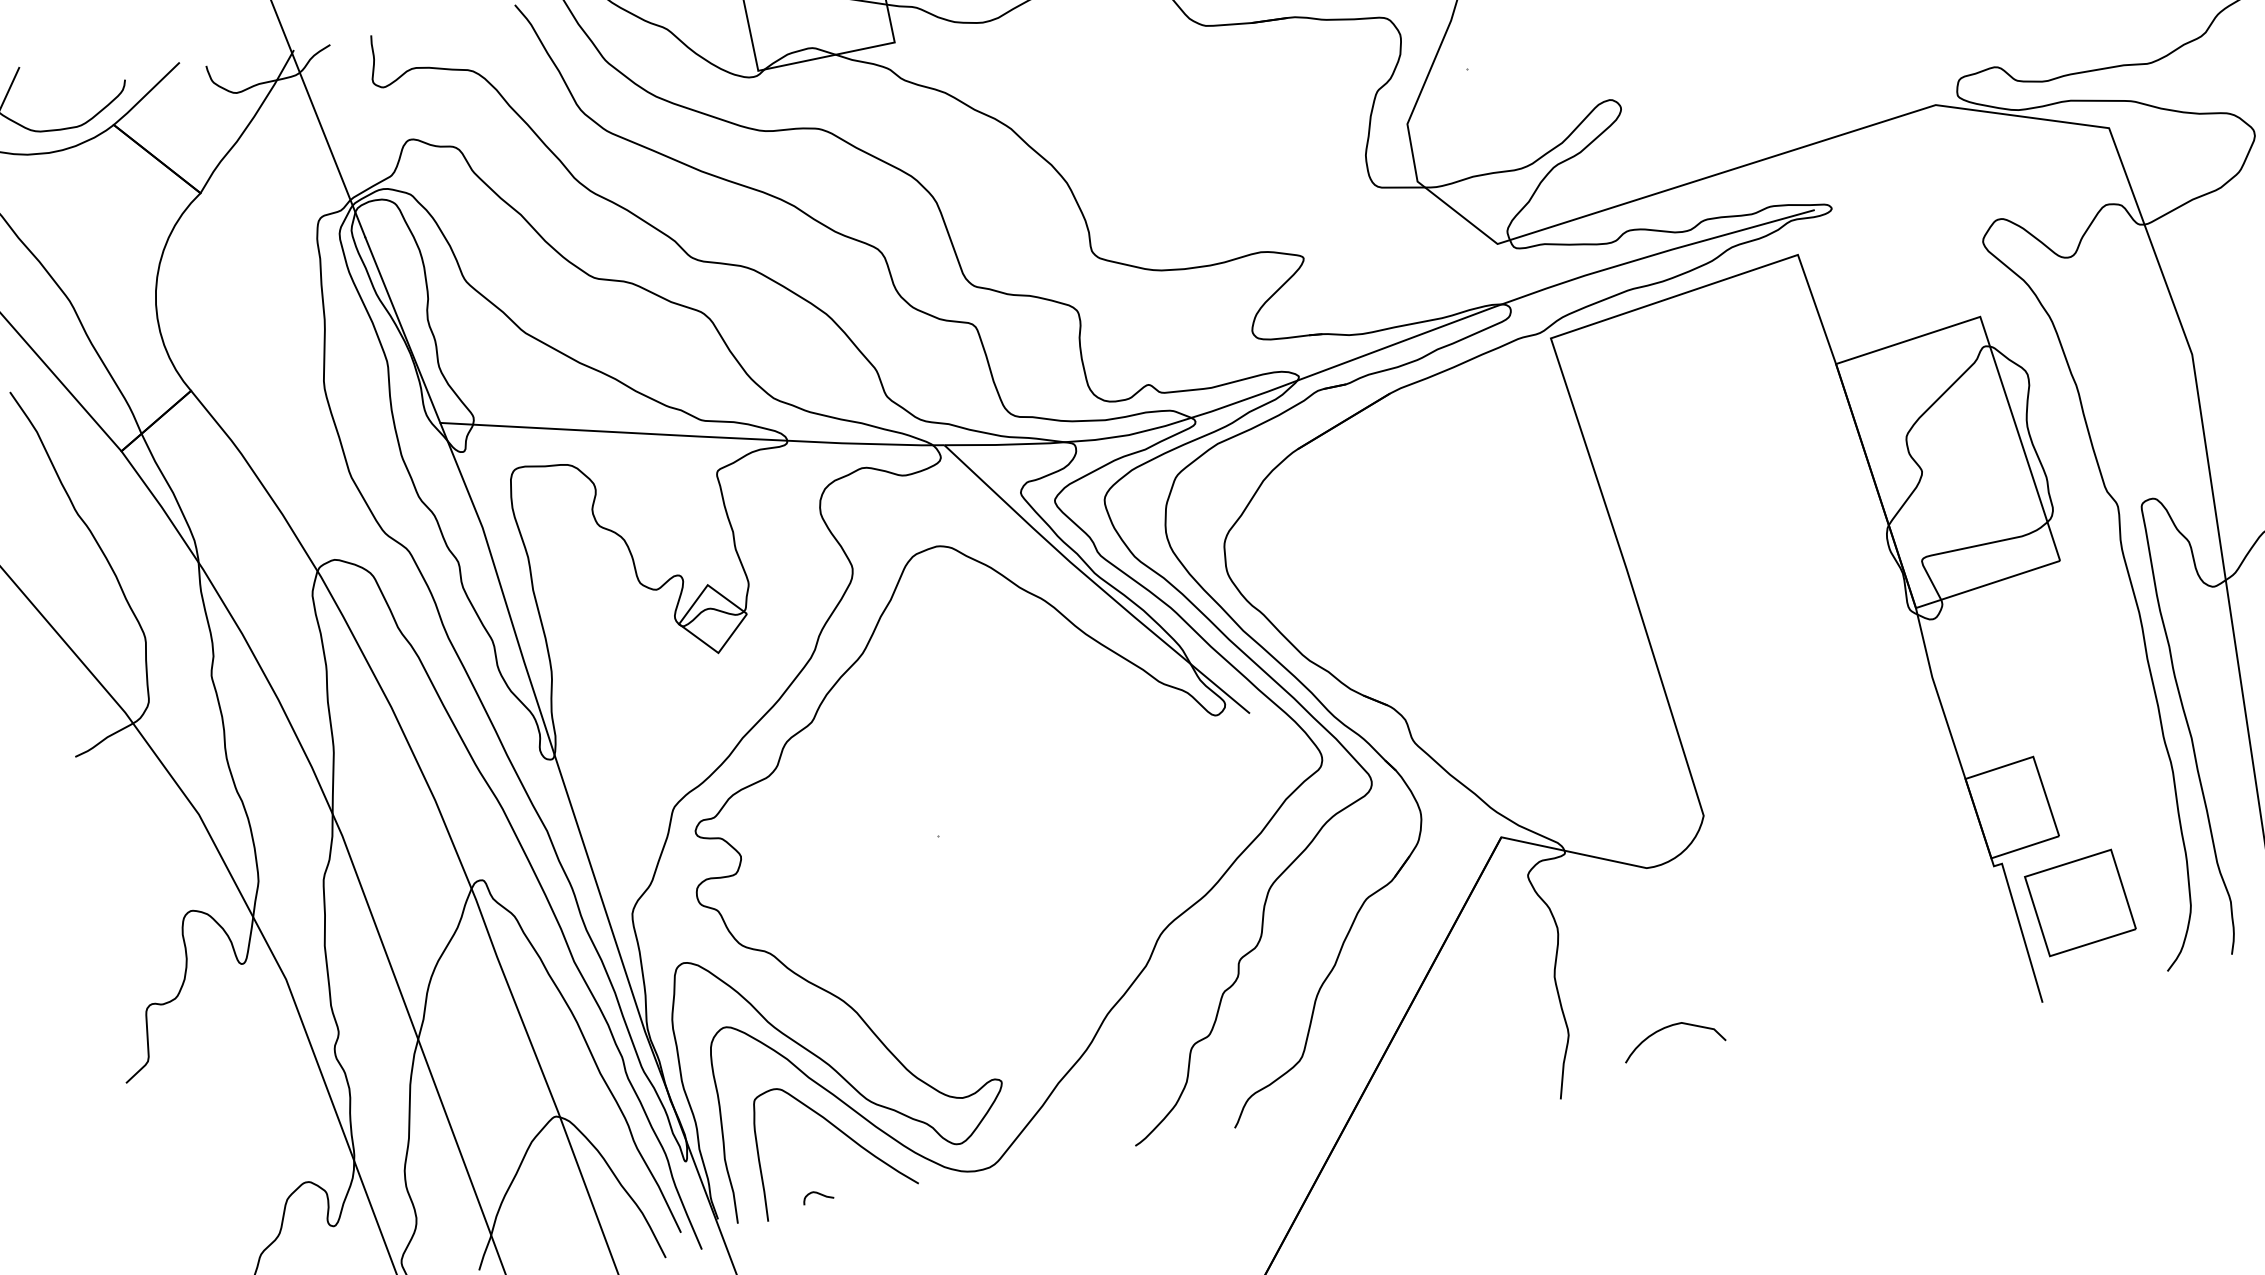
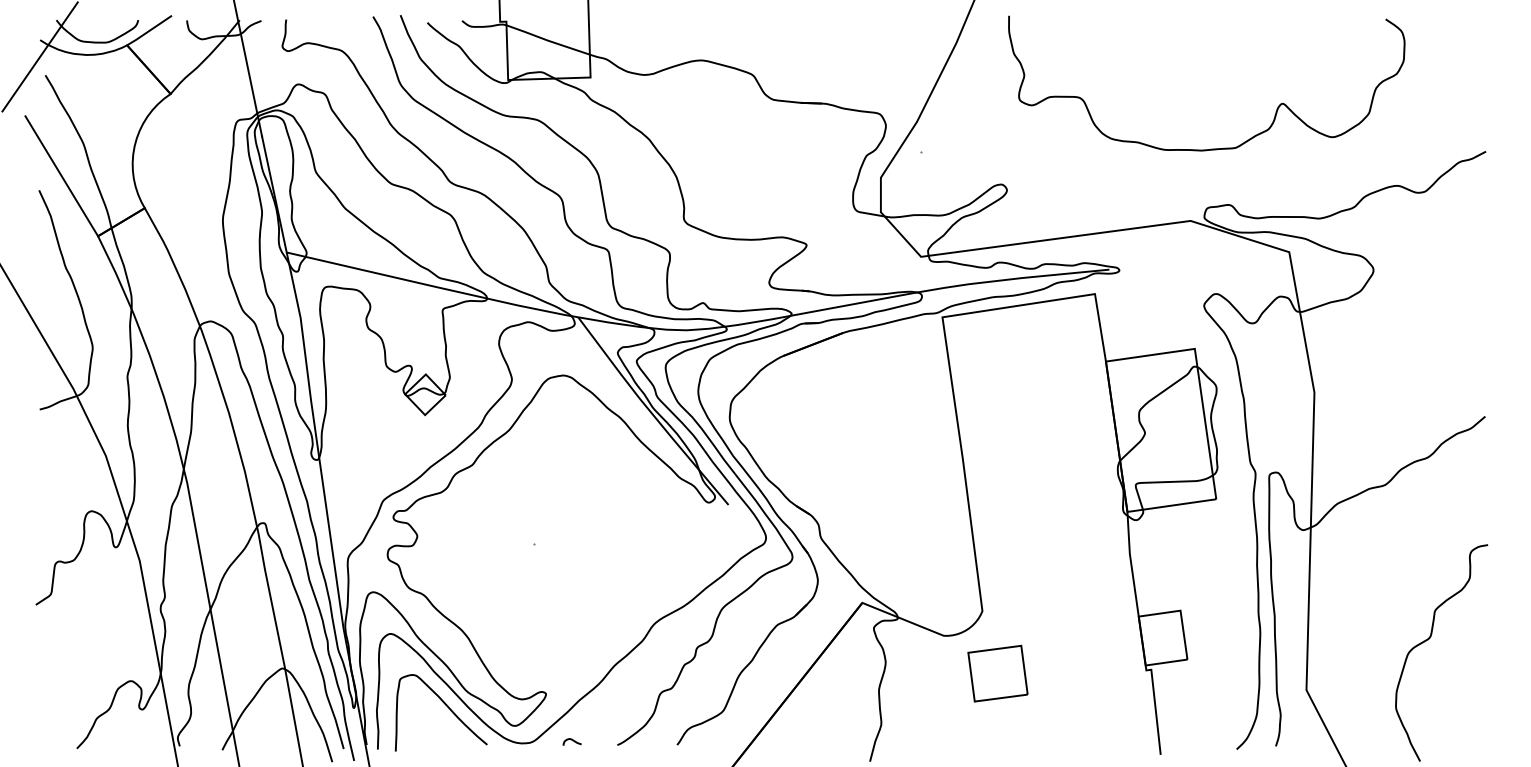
part: (2079, 902) -> (997, 673), moved
curve: (1669, 1028) -> (940, 731), removed
curve: (816, 1194) -> (571, 740), moved

